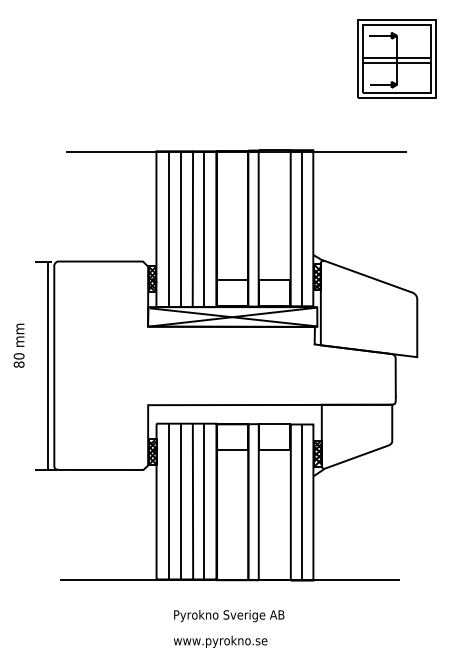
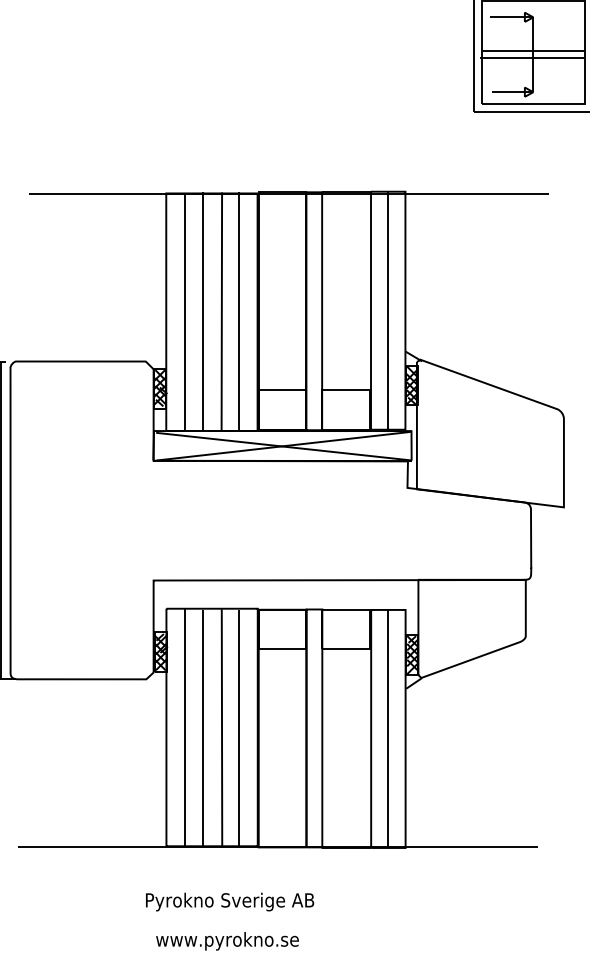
text: (229, 616) -> (230, 902), moved
text: (220, 641) -> (227, 940), moved

